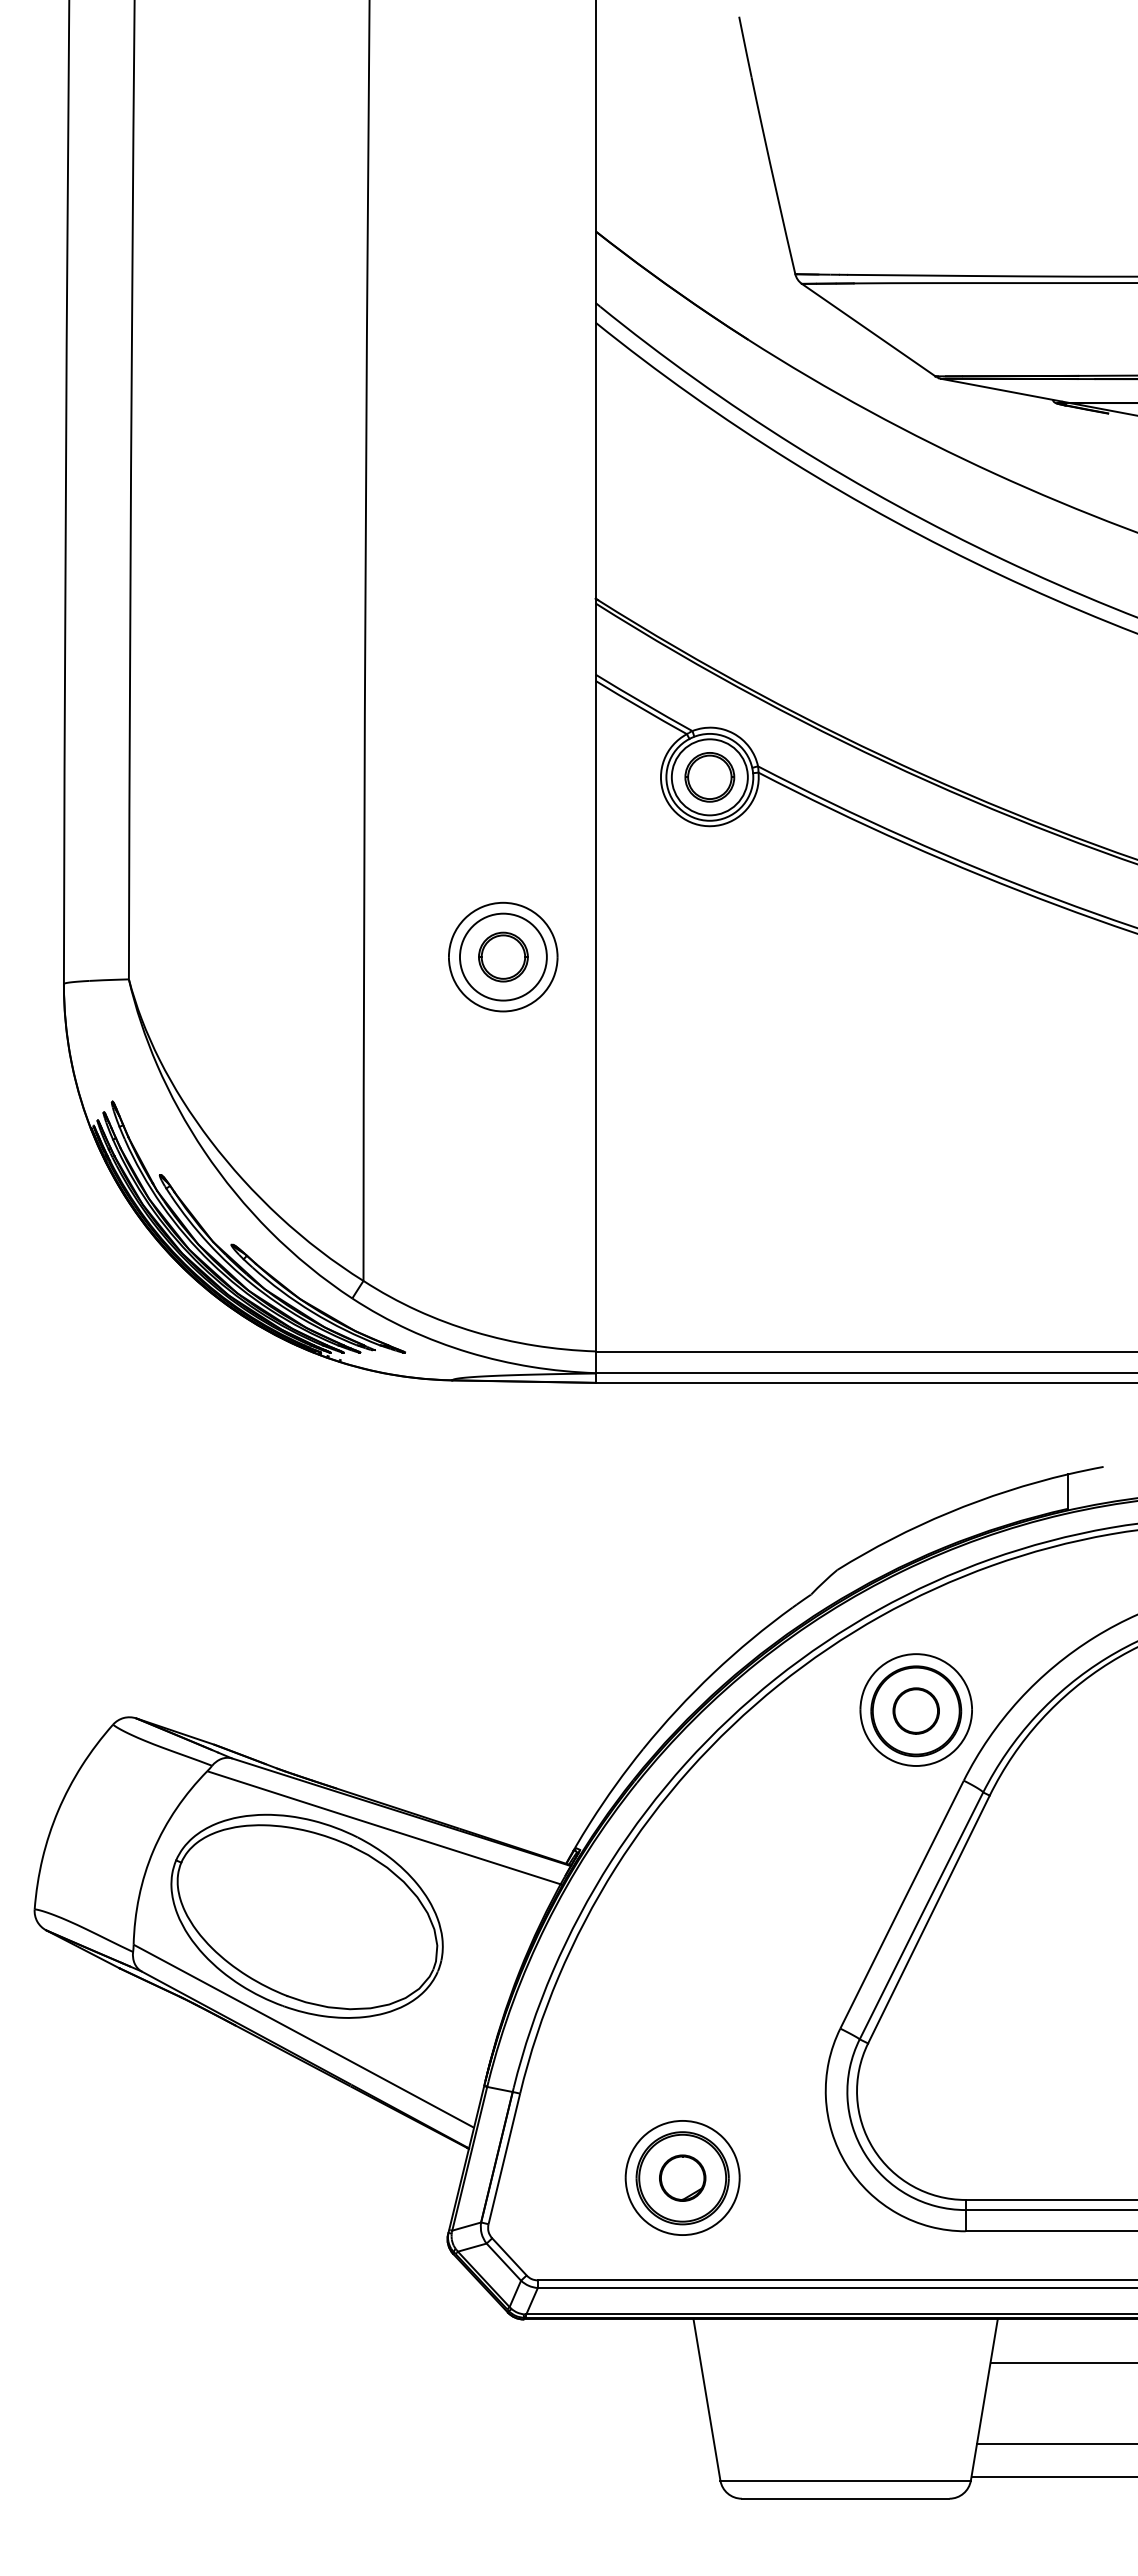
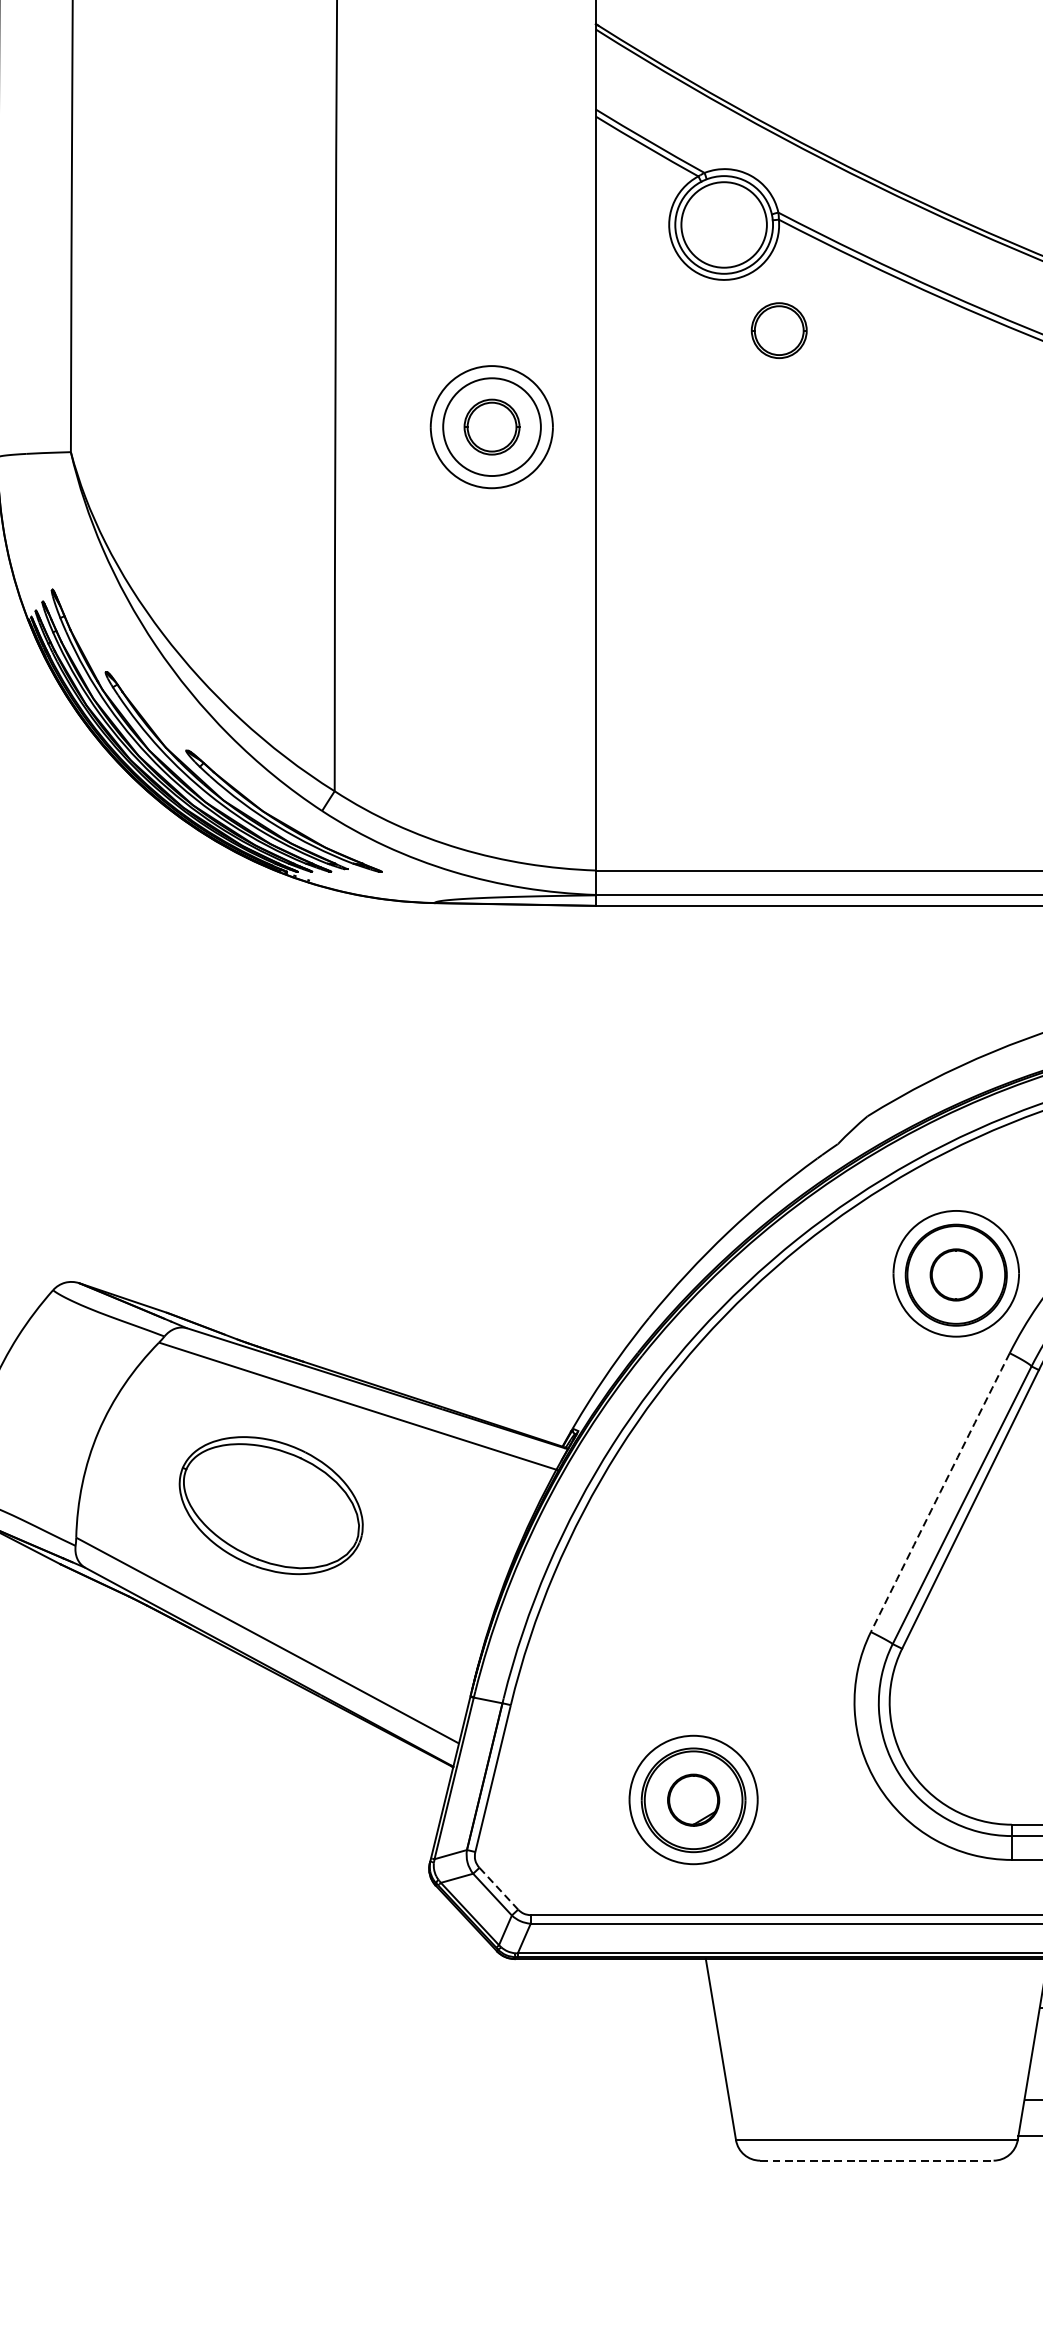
part: (709, 777) -> (778, 330), moved
arc: (901, 1904) -> (939, 1492), solid -> dashed
part: (306, 1915) -> (270, 1504), size x0.6
line: (509, 2257) -> (498, 1889), solid -> dashed
line: (845, 2498) -> (876, 2160), solid -> dashed

